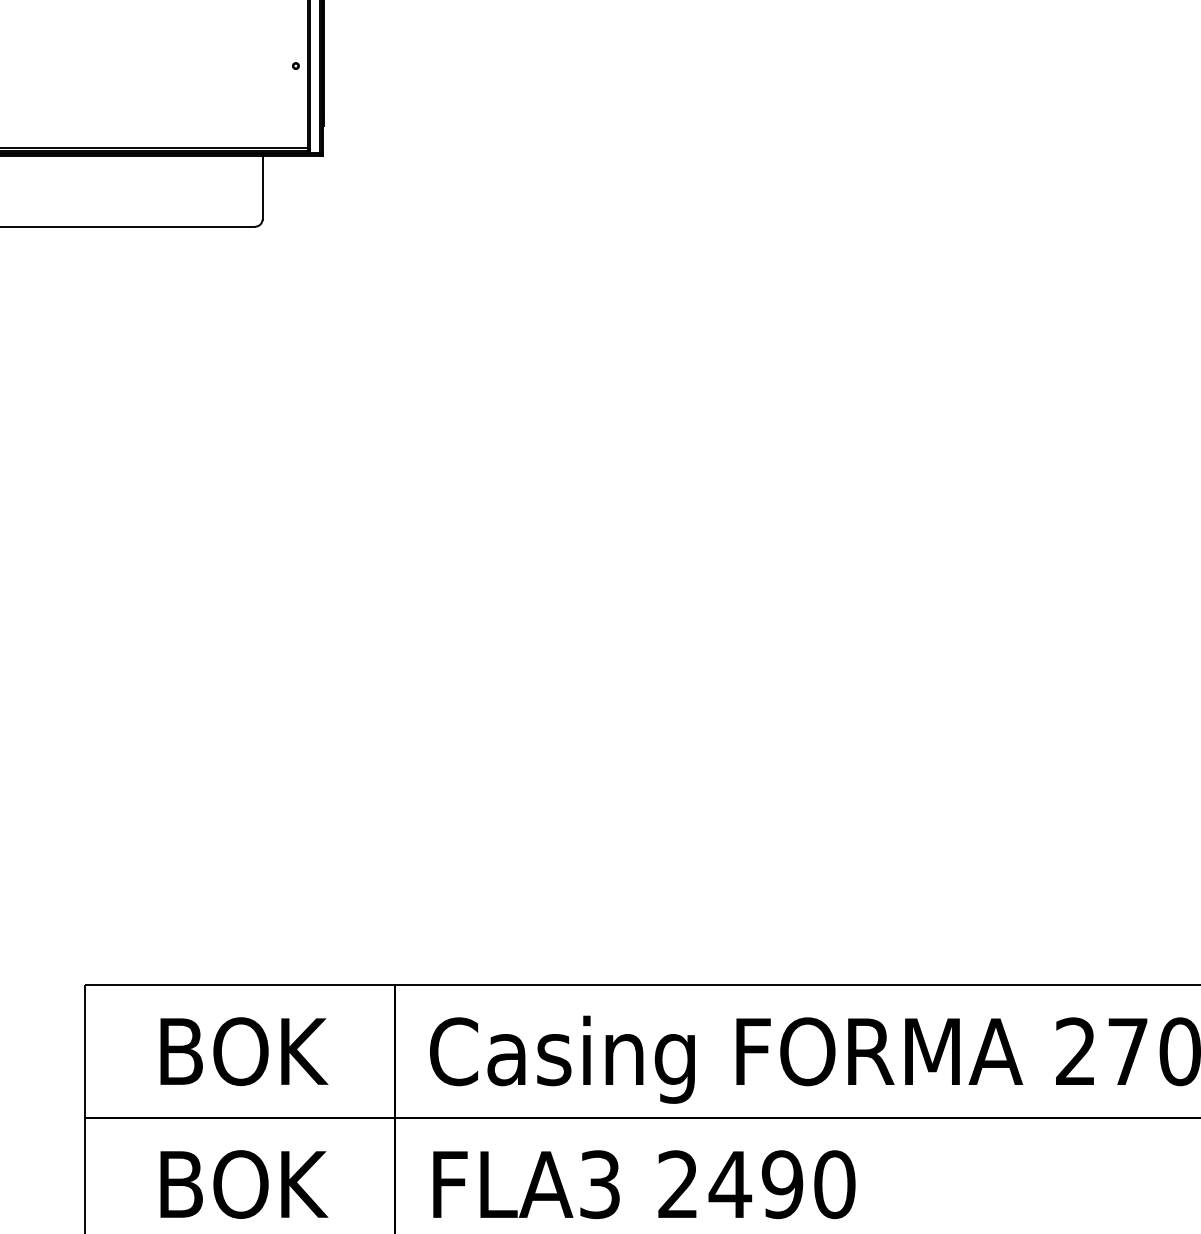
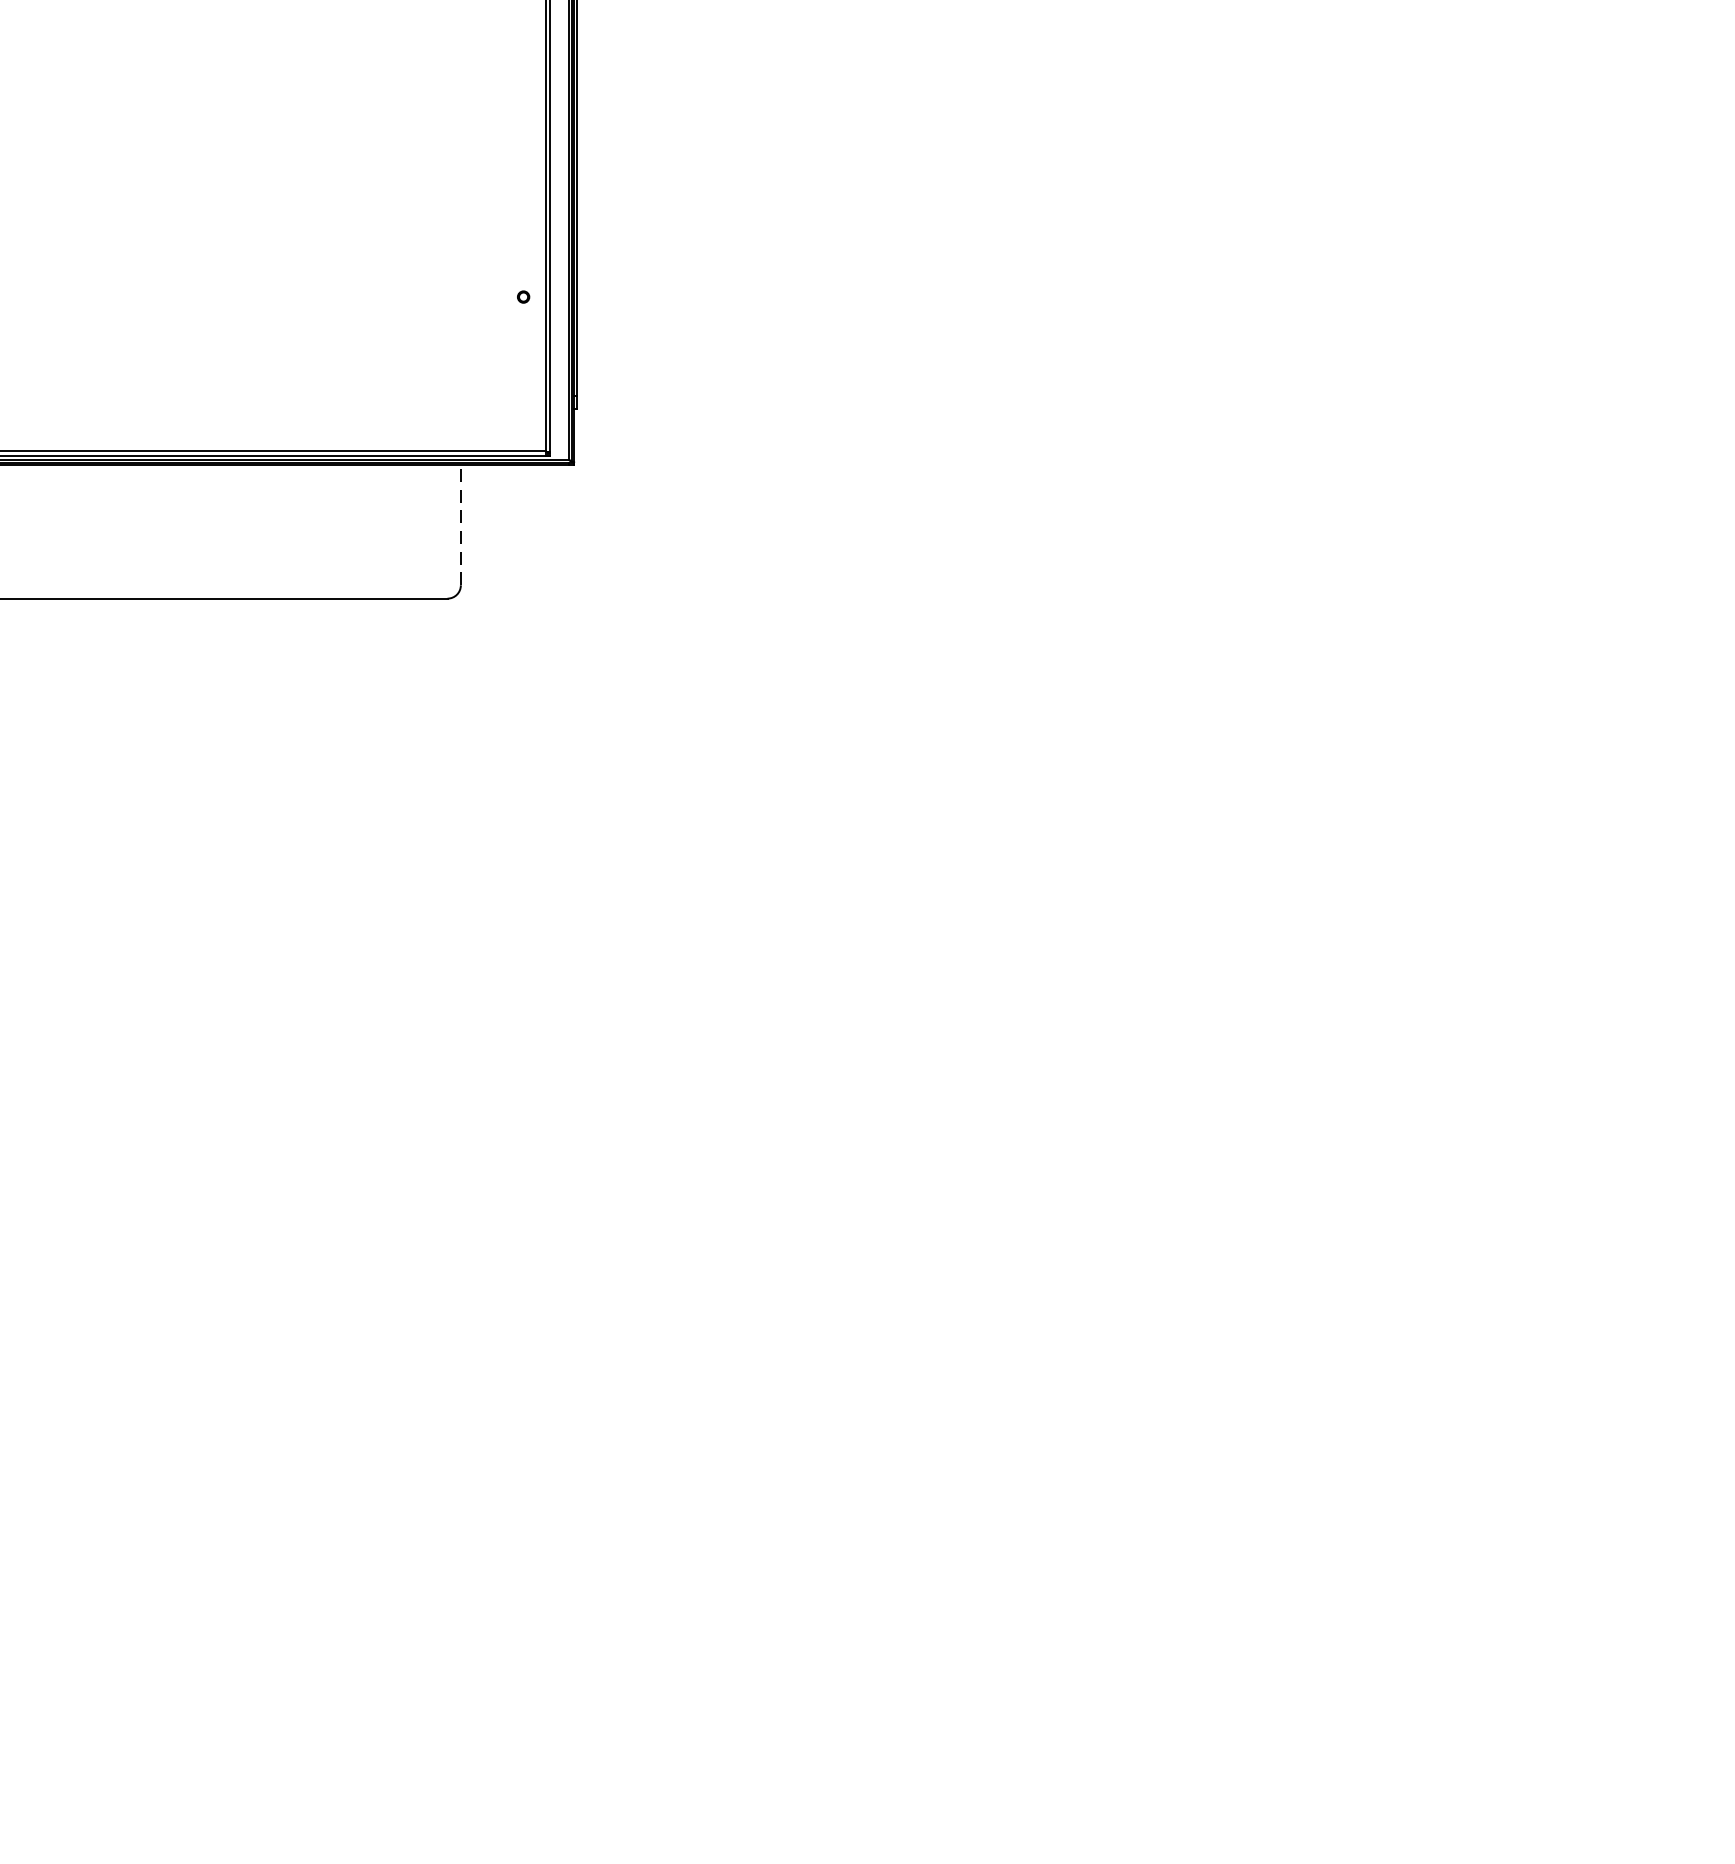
line: (262, 187) -> (460, 525), solid -> dashed

